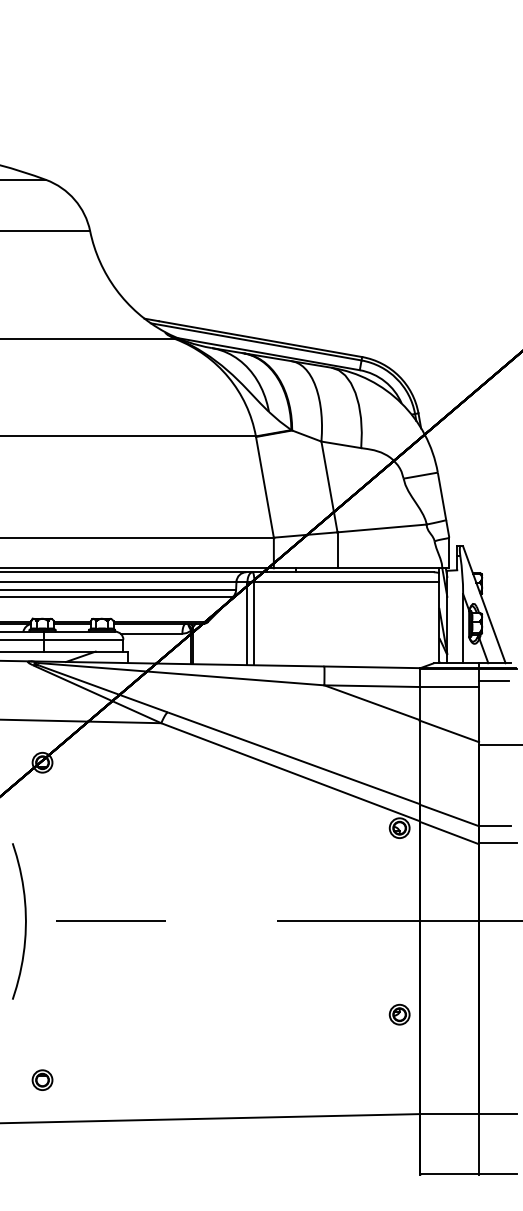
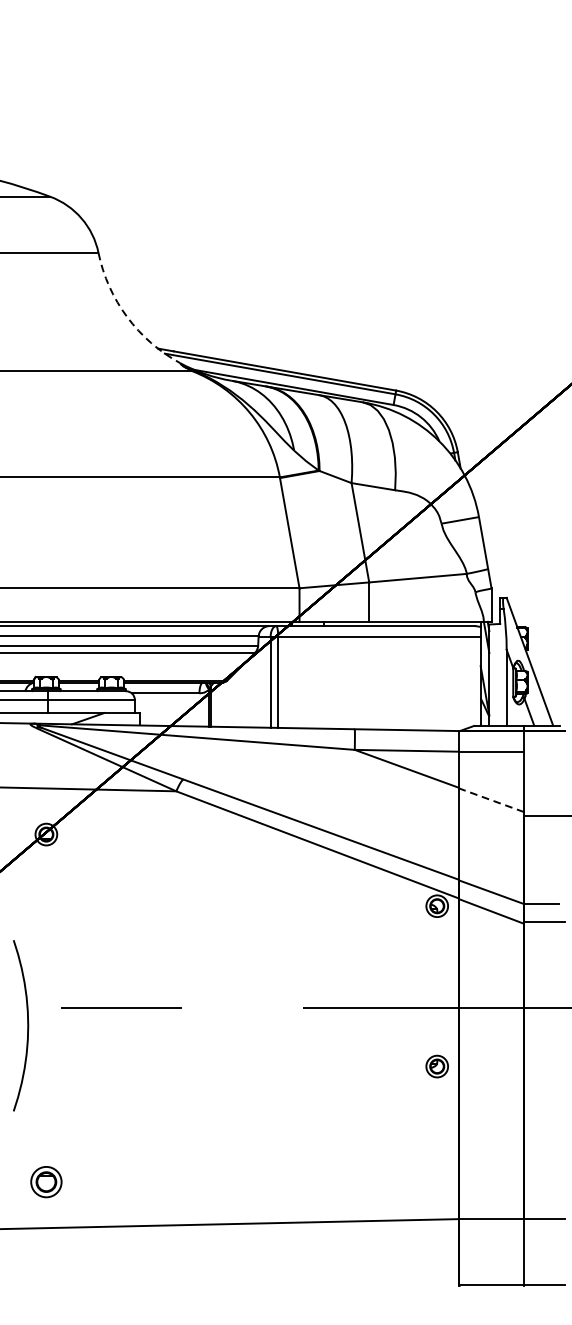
arc: (116, 289) -> (127, 316), solid -> dashed
line: (493, 681) -> (539, 745), removed
line: (449, 731) -> (491, 800), solid -> dashed
curve: (25, 921) -> (27, 1025), moved
part: (399, 1014) -> (437, 1066), moved
part: (42, 1079) -> (46, 1181), size x1.4

